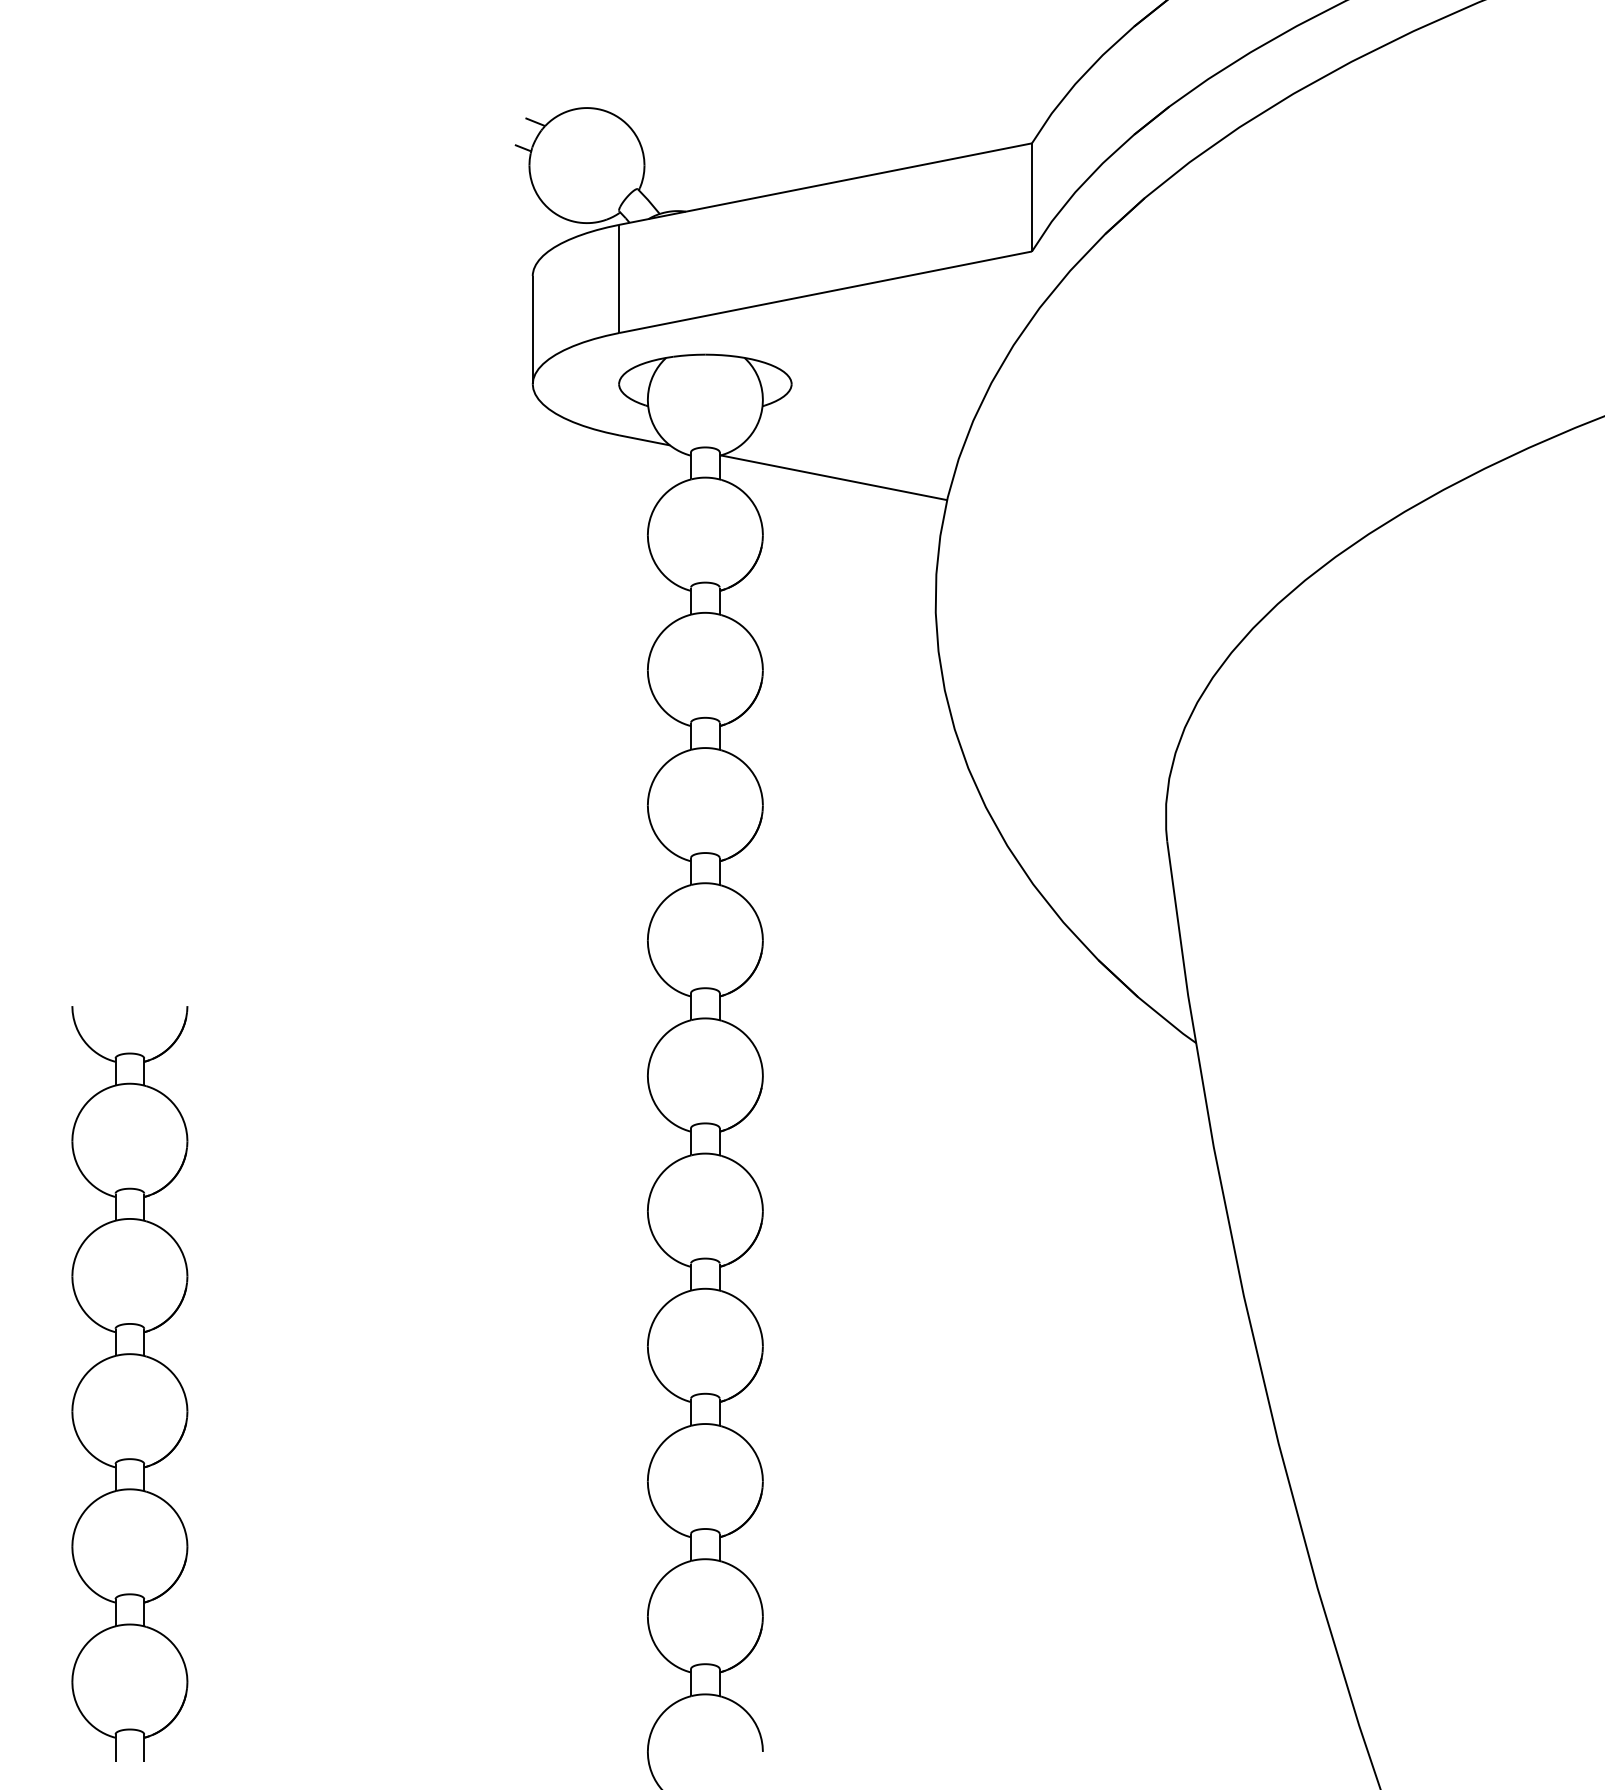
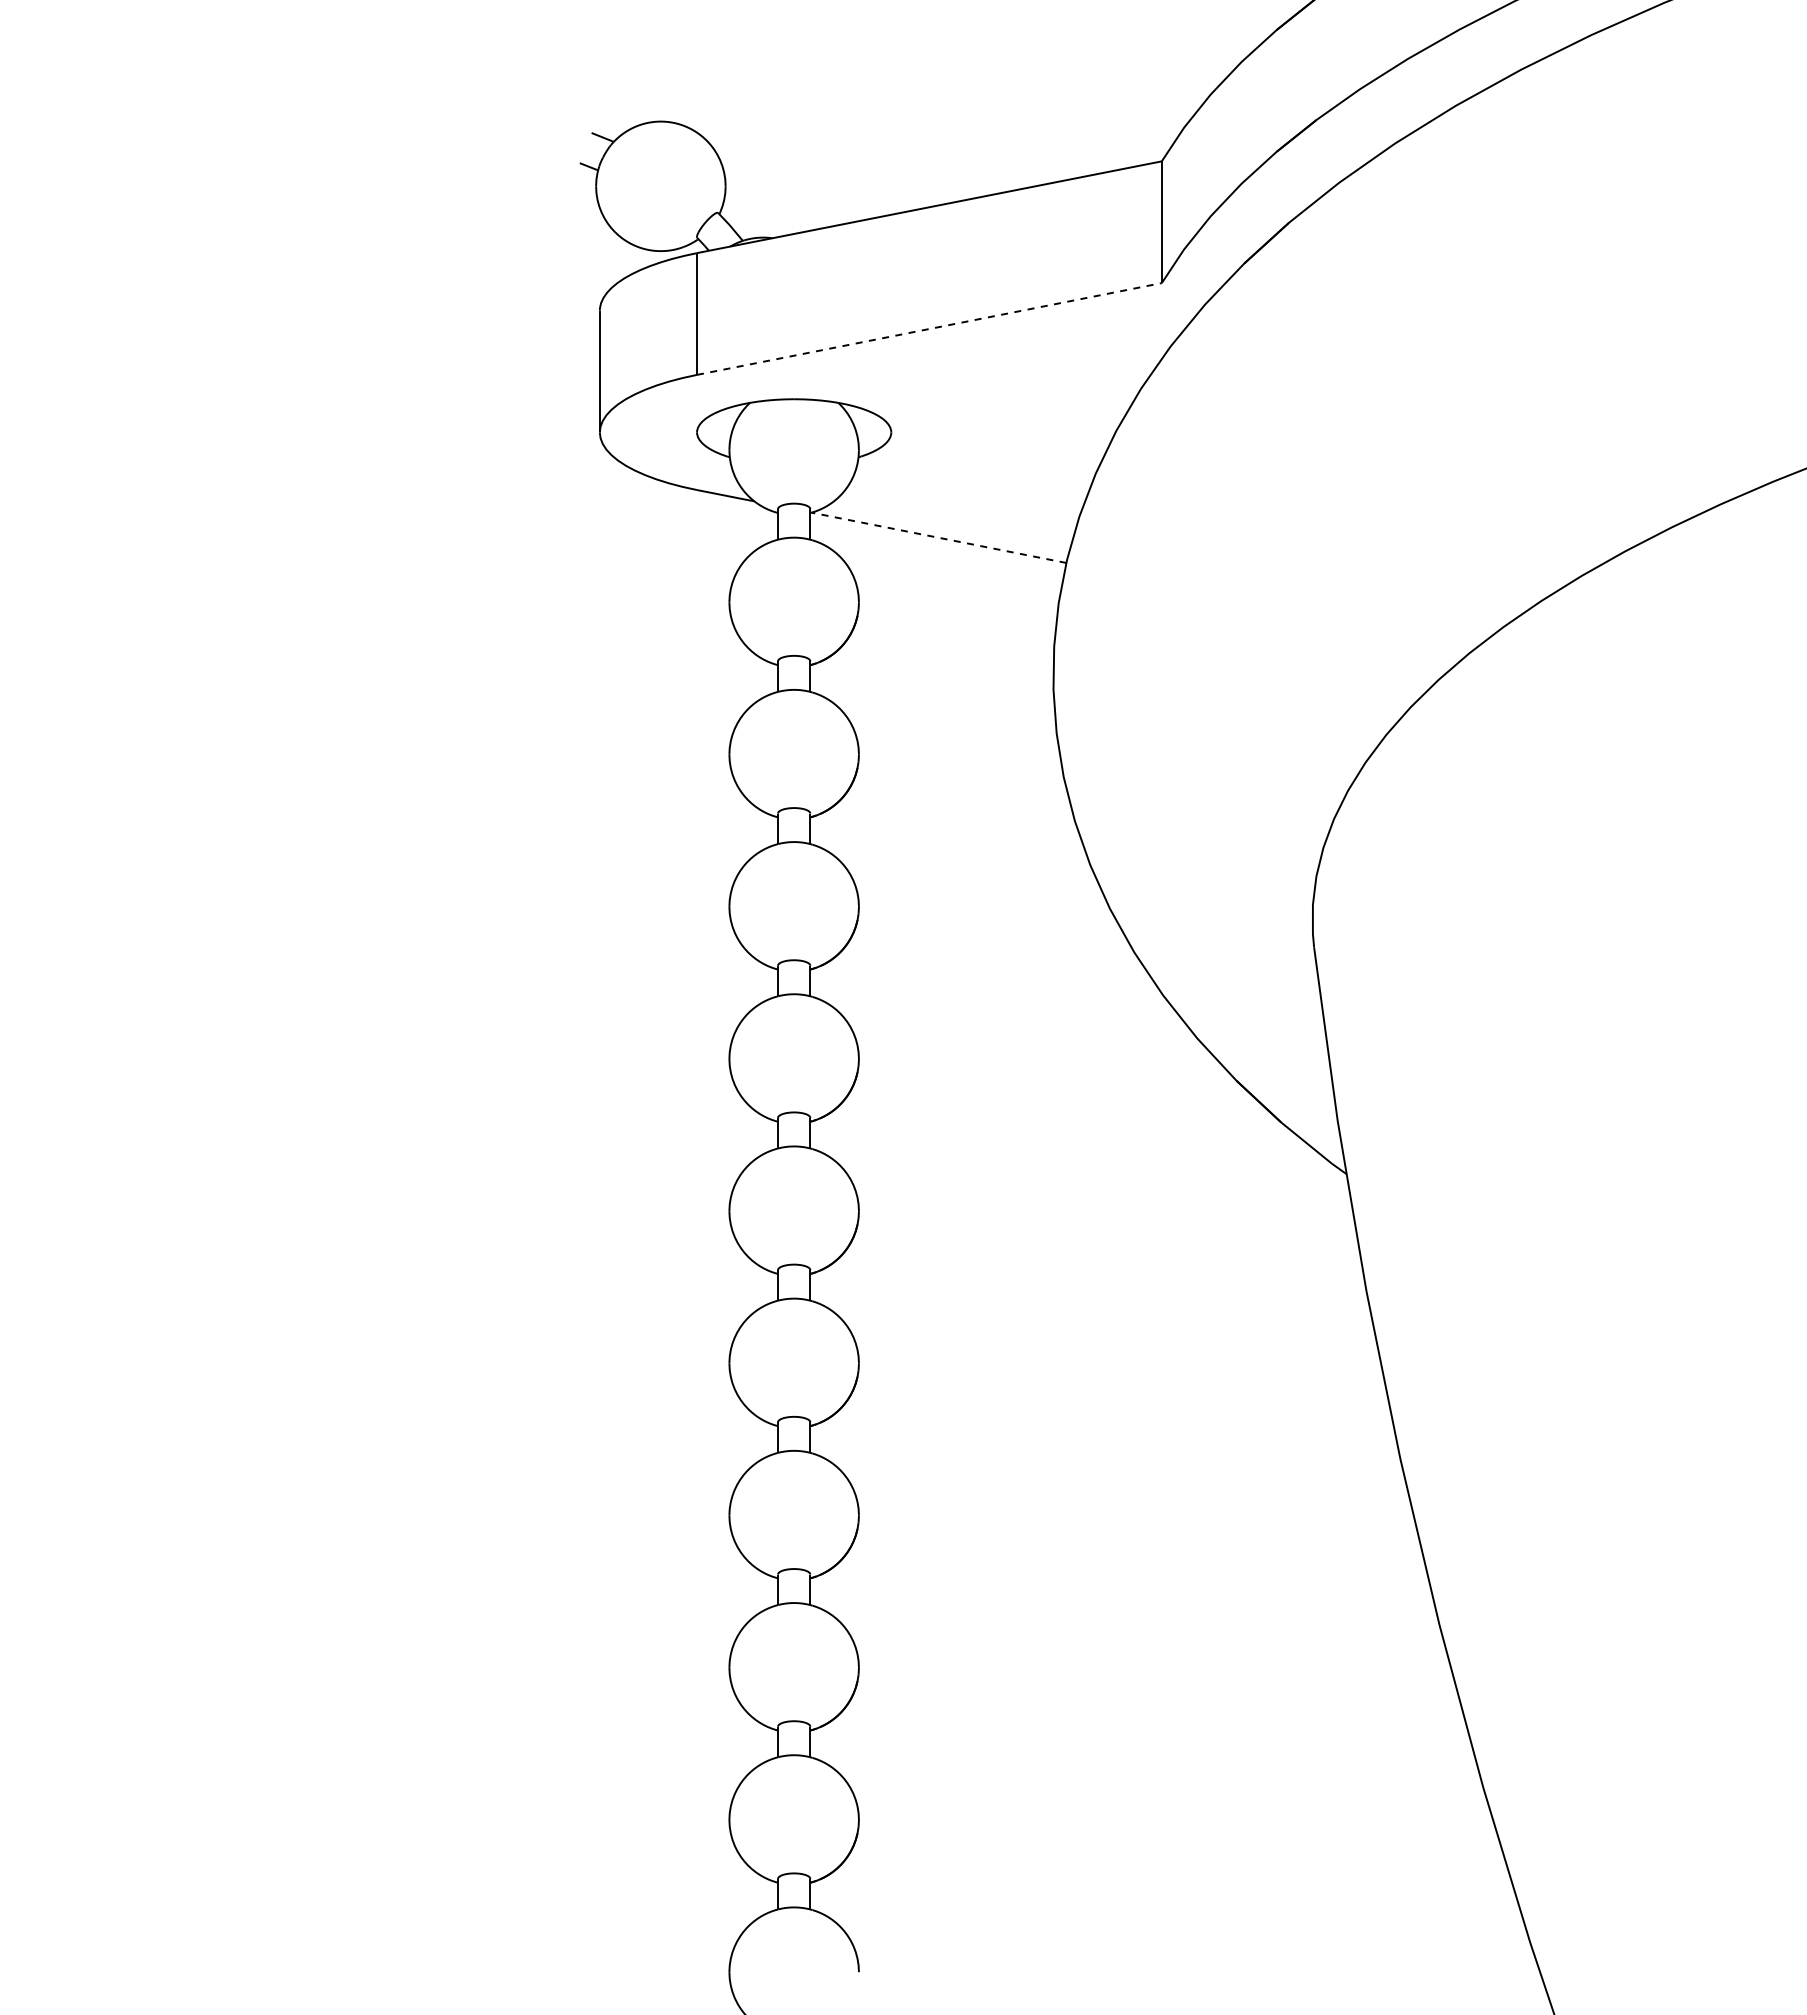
line: (825, 292) -> (929, 329), solid -> dashed
line: (833, 477) -> (938, 537), solid -> dashed
part: (129, 1383) -> (145, 1557), removed

